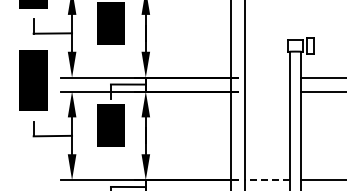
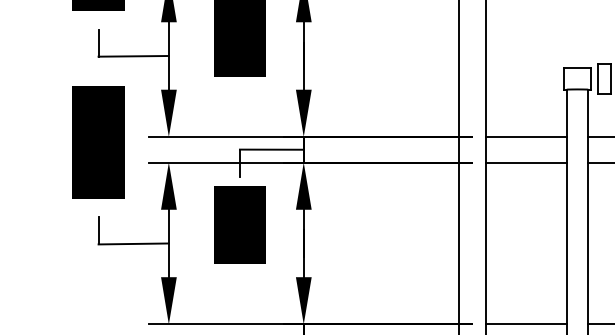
line: (267, 77) -> (526, 136), added
line: (267, 91) -> (526, 162), added
line: (266, 180) -> (524, 325), dashed -> solid

